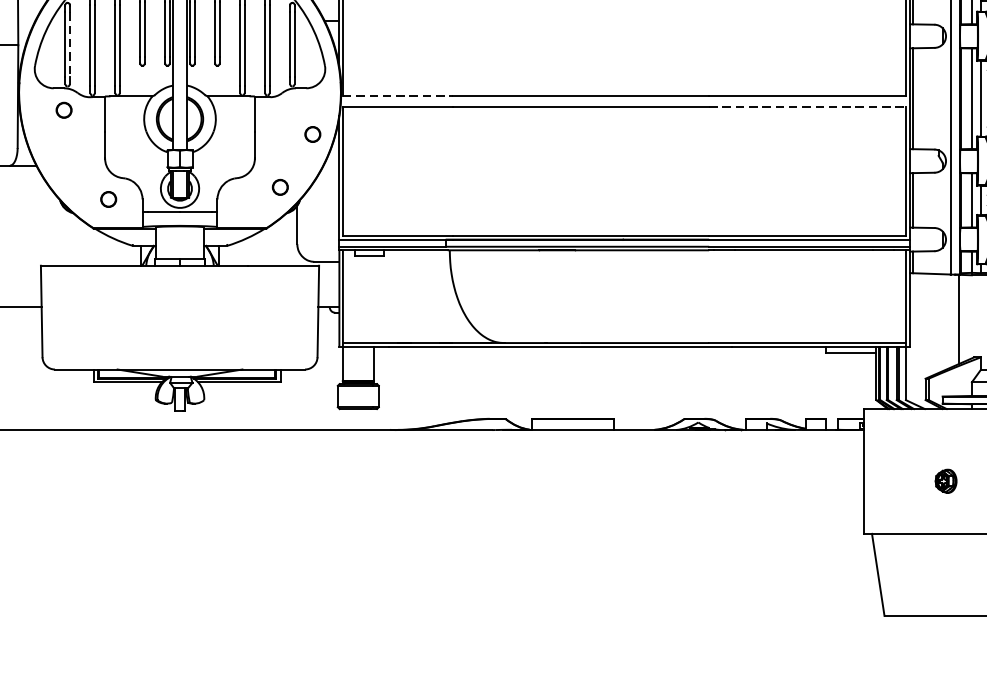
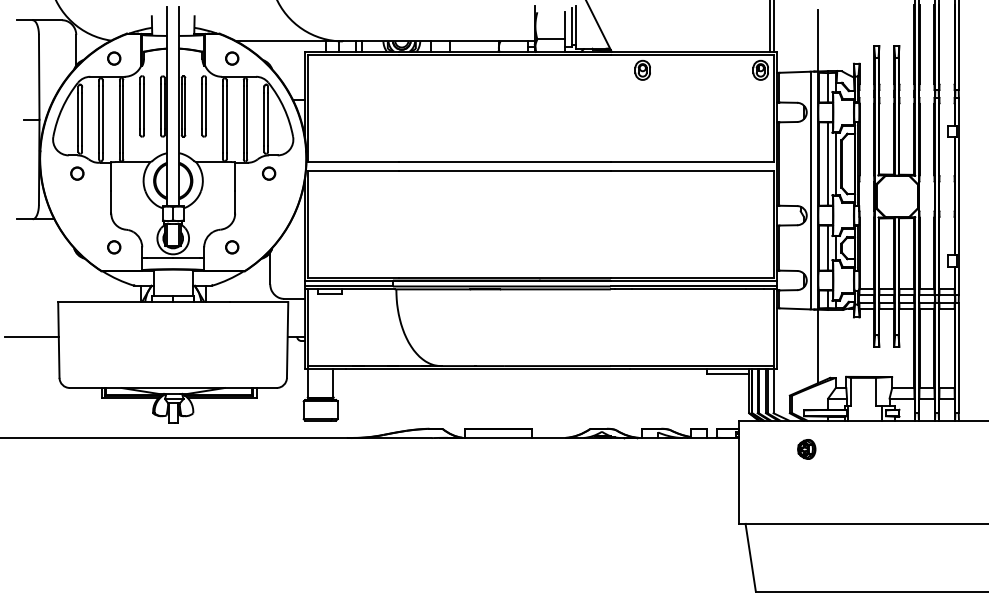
line: (70, 44) -> (82, 119), dashed -> solid
line: (397, 95) -> (353, 161), dashed -> solid
line: (807, 106) -> (692, 170), dashed -> solid
circle: (313, 134) -> (269, 173), moved
circle: (280, 187) -> (232, 247), moved
part: (945, 481) -> (806, 449), moved

